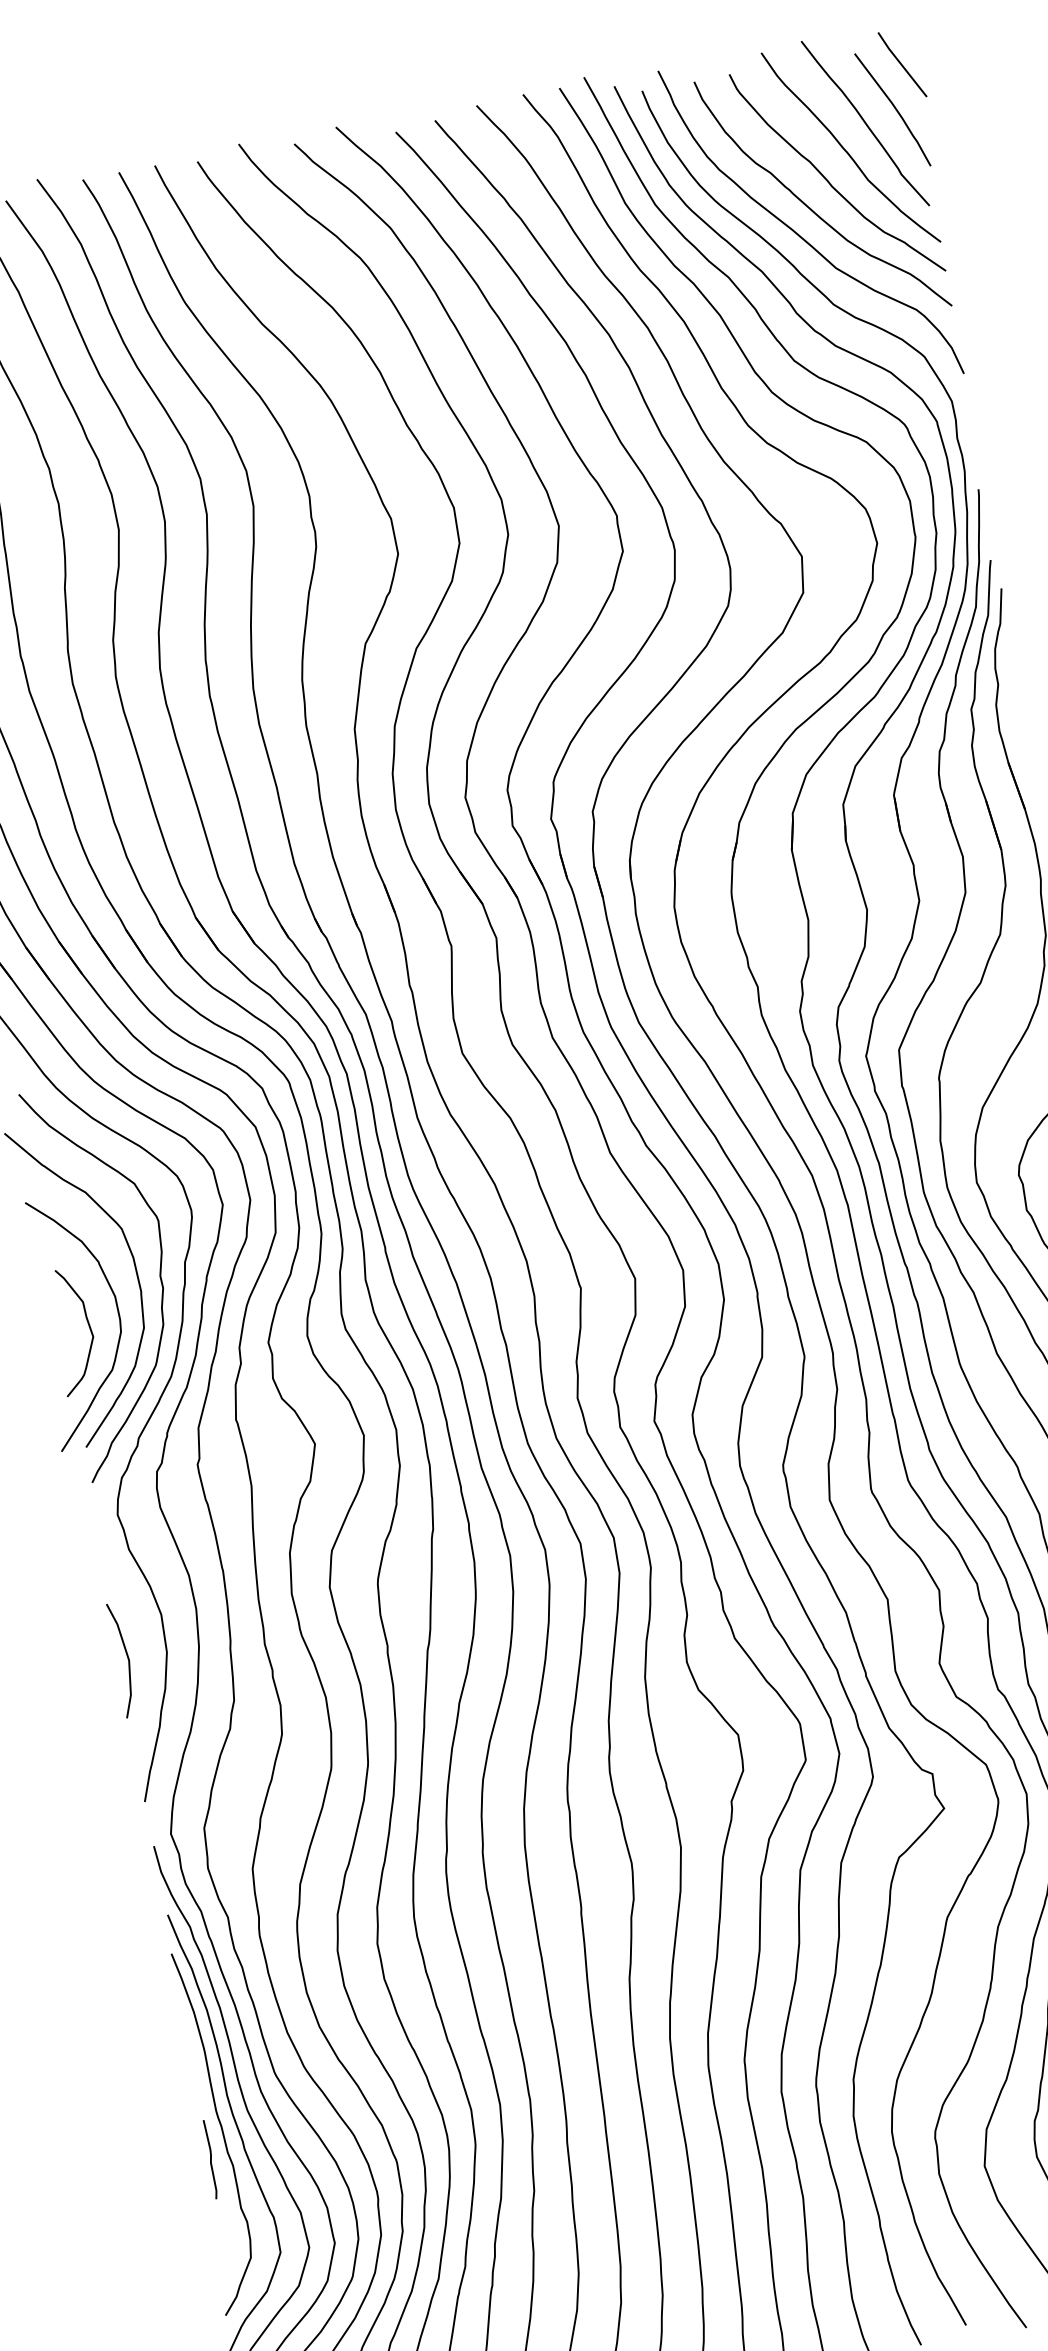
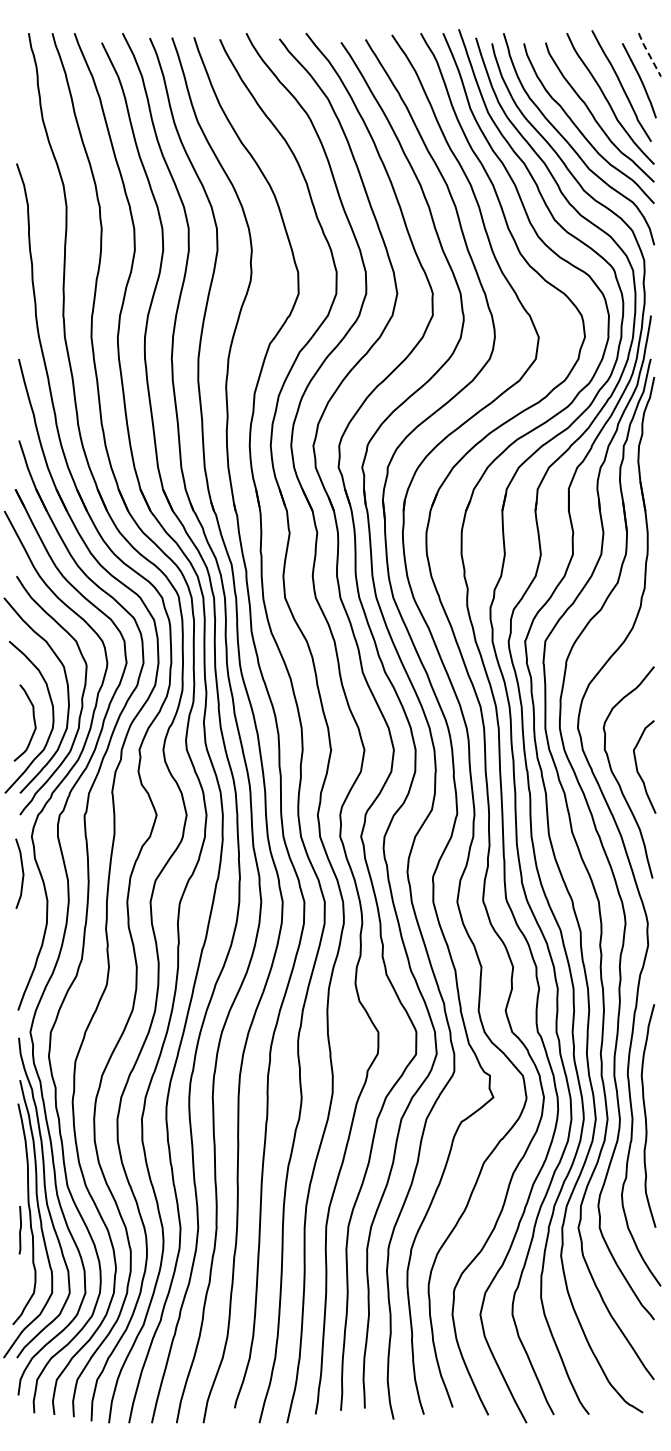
line: (902, 65) -> (649, 55), solid -> dashed
line: (127, 1658) -> (22, 873), moved

